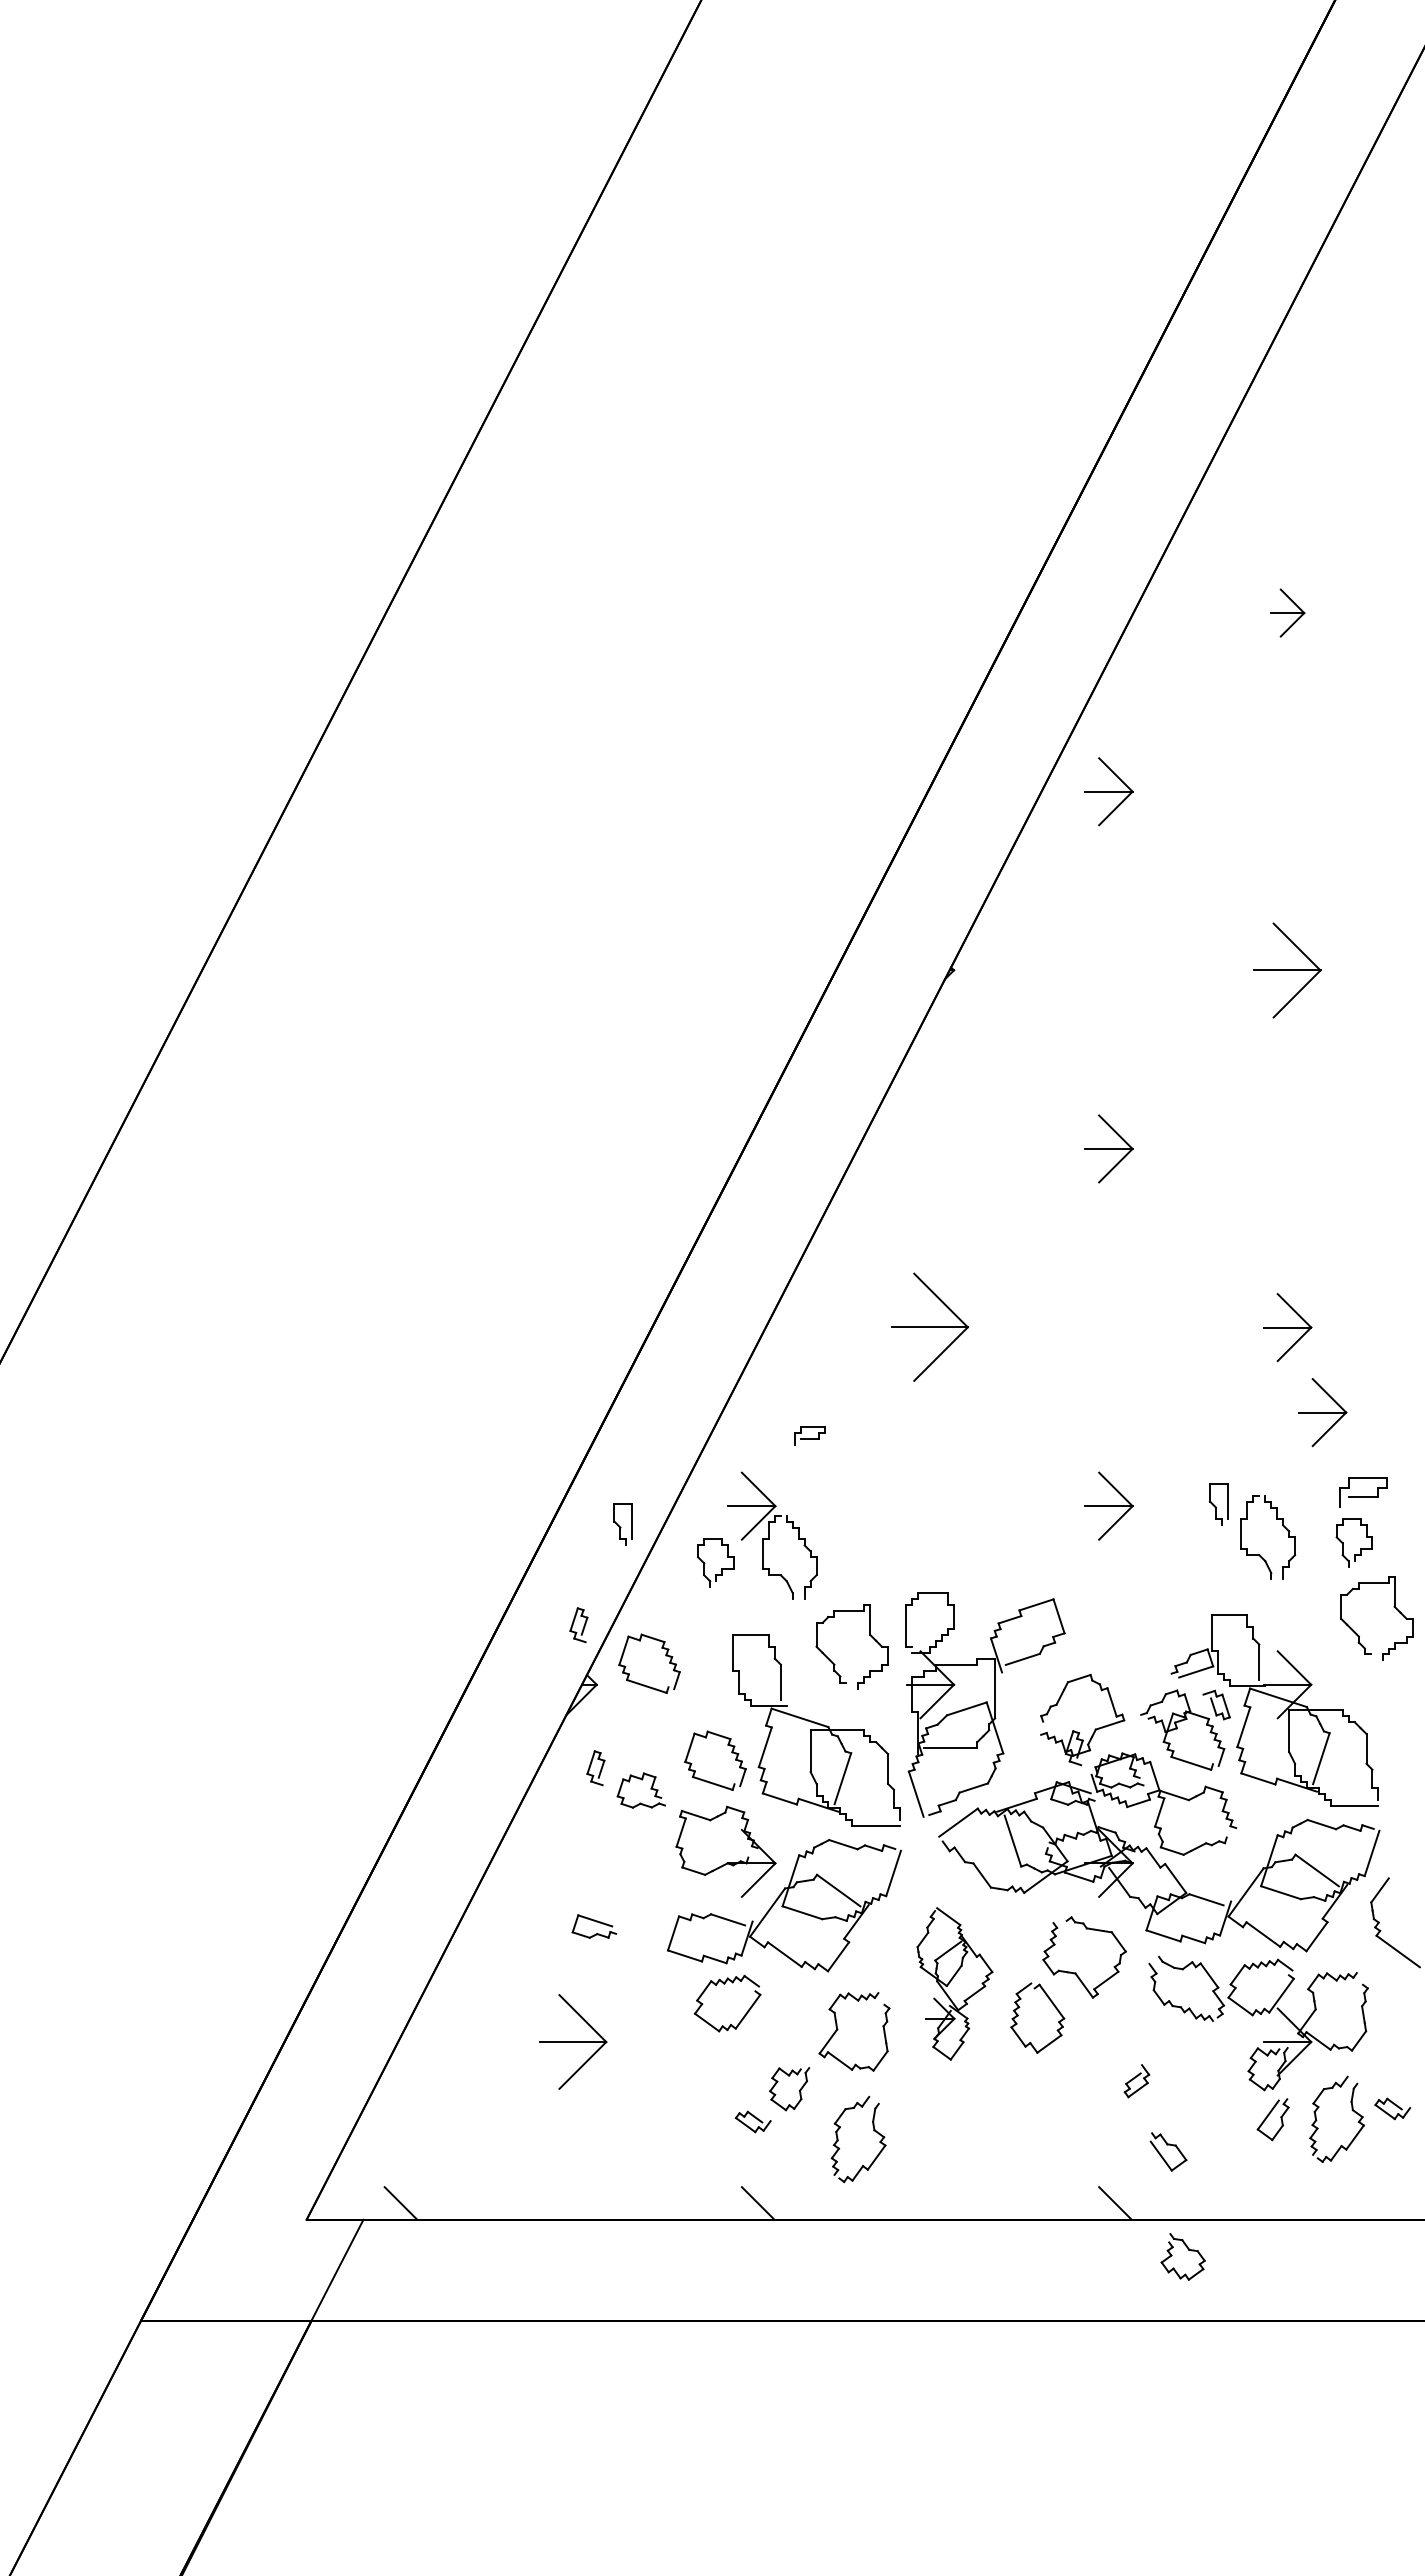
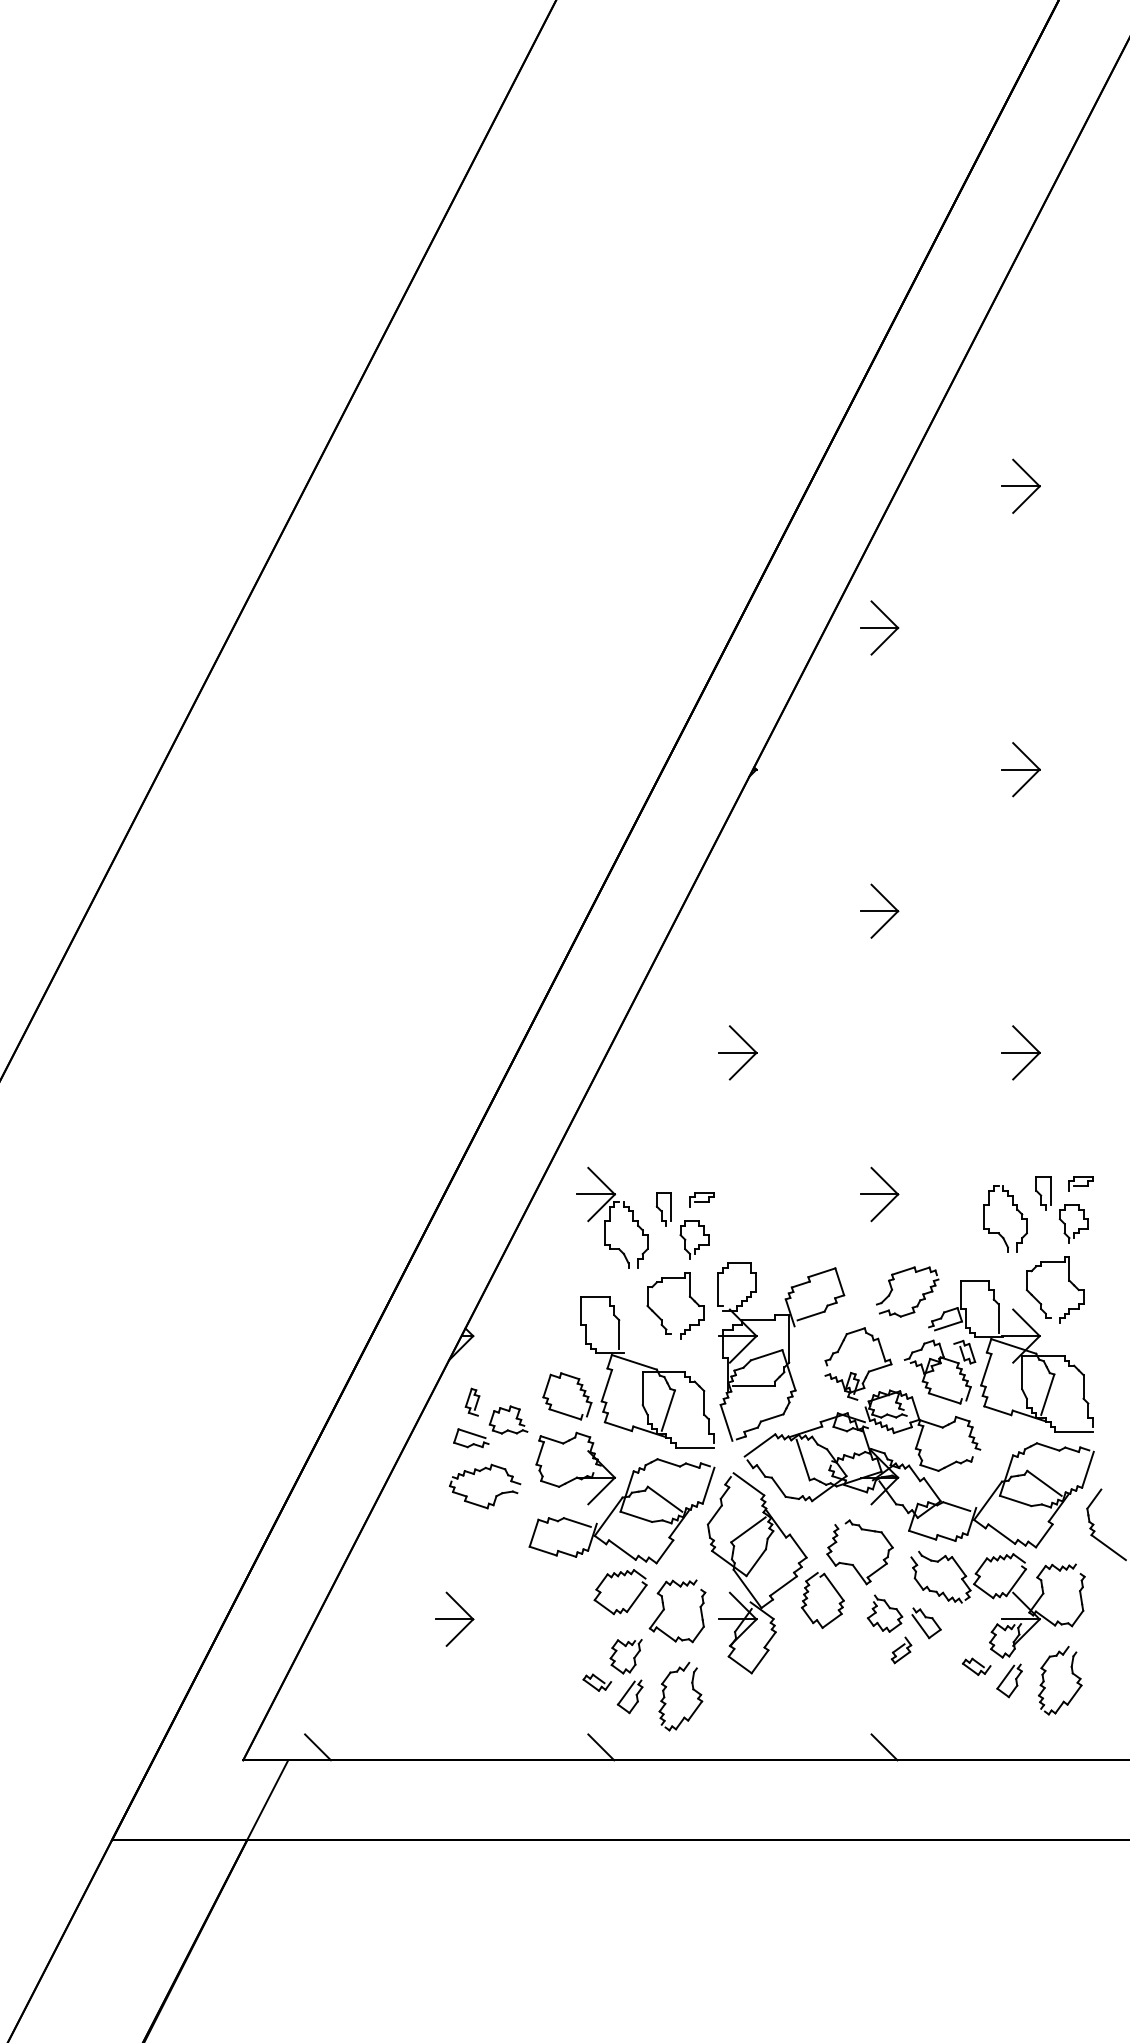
part: (1287, 612) -> (1020, 485), size x1.43
part: (1287, 969) -> (1020, 768), size x0.71
part: (930, 1327) -> (737, 1052), size x0.62
part: (1322, 1412) -> (1048, 1120), removed
part: (809, 1435) -> (701, 1199), moved
part: (1363, 1492) -> (1081, 1183), size x0.62
part: (1218, 1504) -> (1043, 1193), moved
part: (622, 1524) -> (663, 1209), moved
part: (721, 1568) -> (699, 1243), moved
part: (1393, 1607) -> (1068, 1281), moved
part: (578, 1625) -> (458, 1289), removed
part: (1159, 1639) -> (919, 1300), added
part: (665, 1655) -> (527, 1312), removed
part: (625, 1885) -> (496, 1495), added
part: (594, 1926) -> (471, 1438), moved
part: (954, 1983) -> (756, 1572), size x1.67
part: (724, 1984) -> (618, 1576), moved
part: (572, 2041) -> (453, 1618), size x0.71
part: (1392, 2108) -> (976, 1666), moved
part: (794, 2139) -> (630, 1696), added
part: (1168, 2151) -> (926, 1622), moved
part: (1188, 2250) -> (889, 1608), moved

